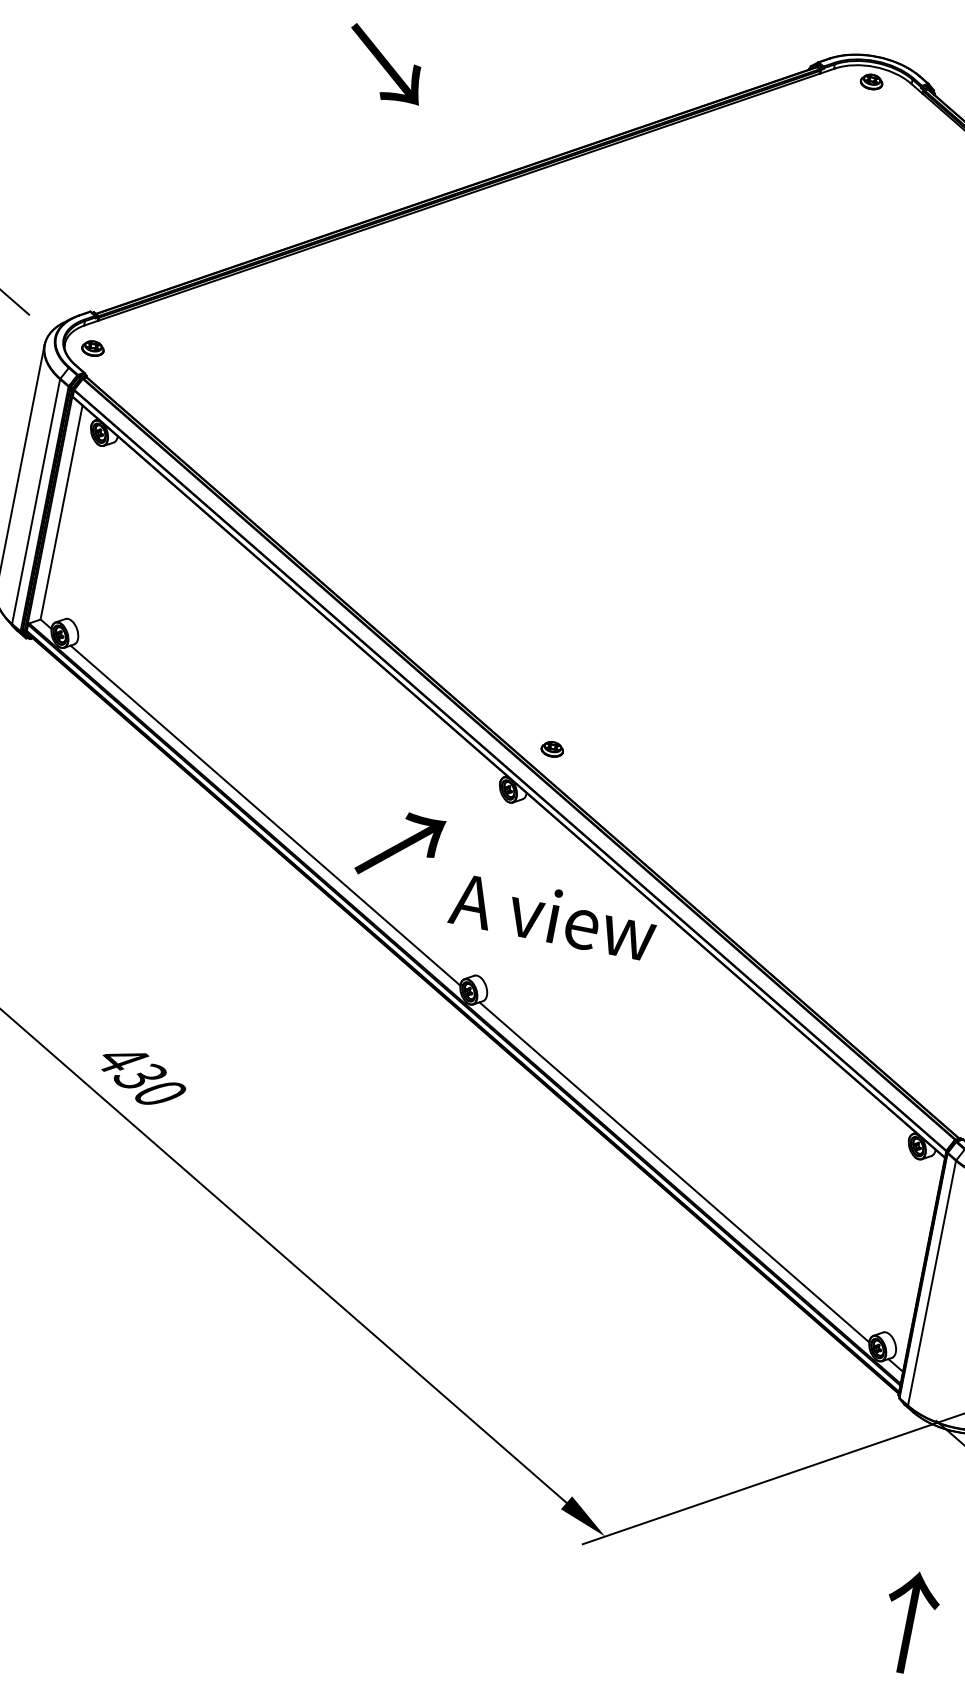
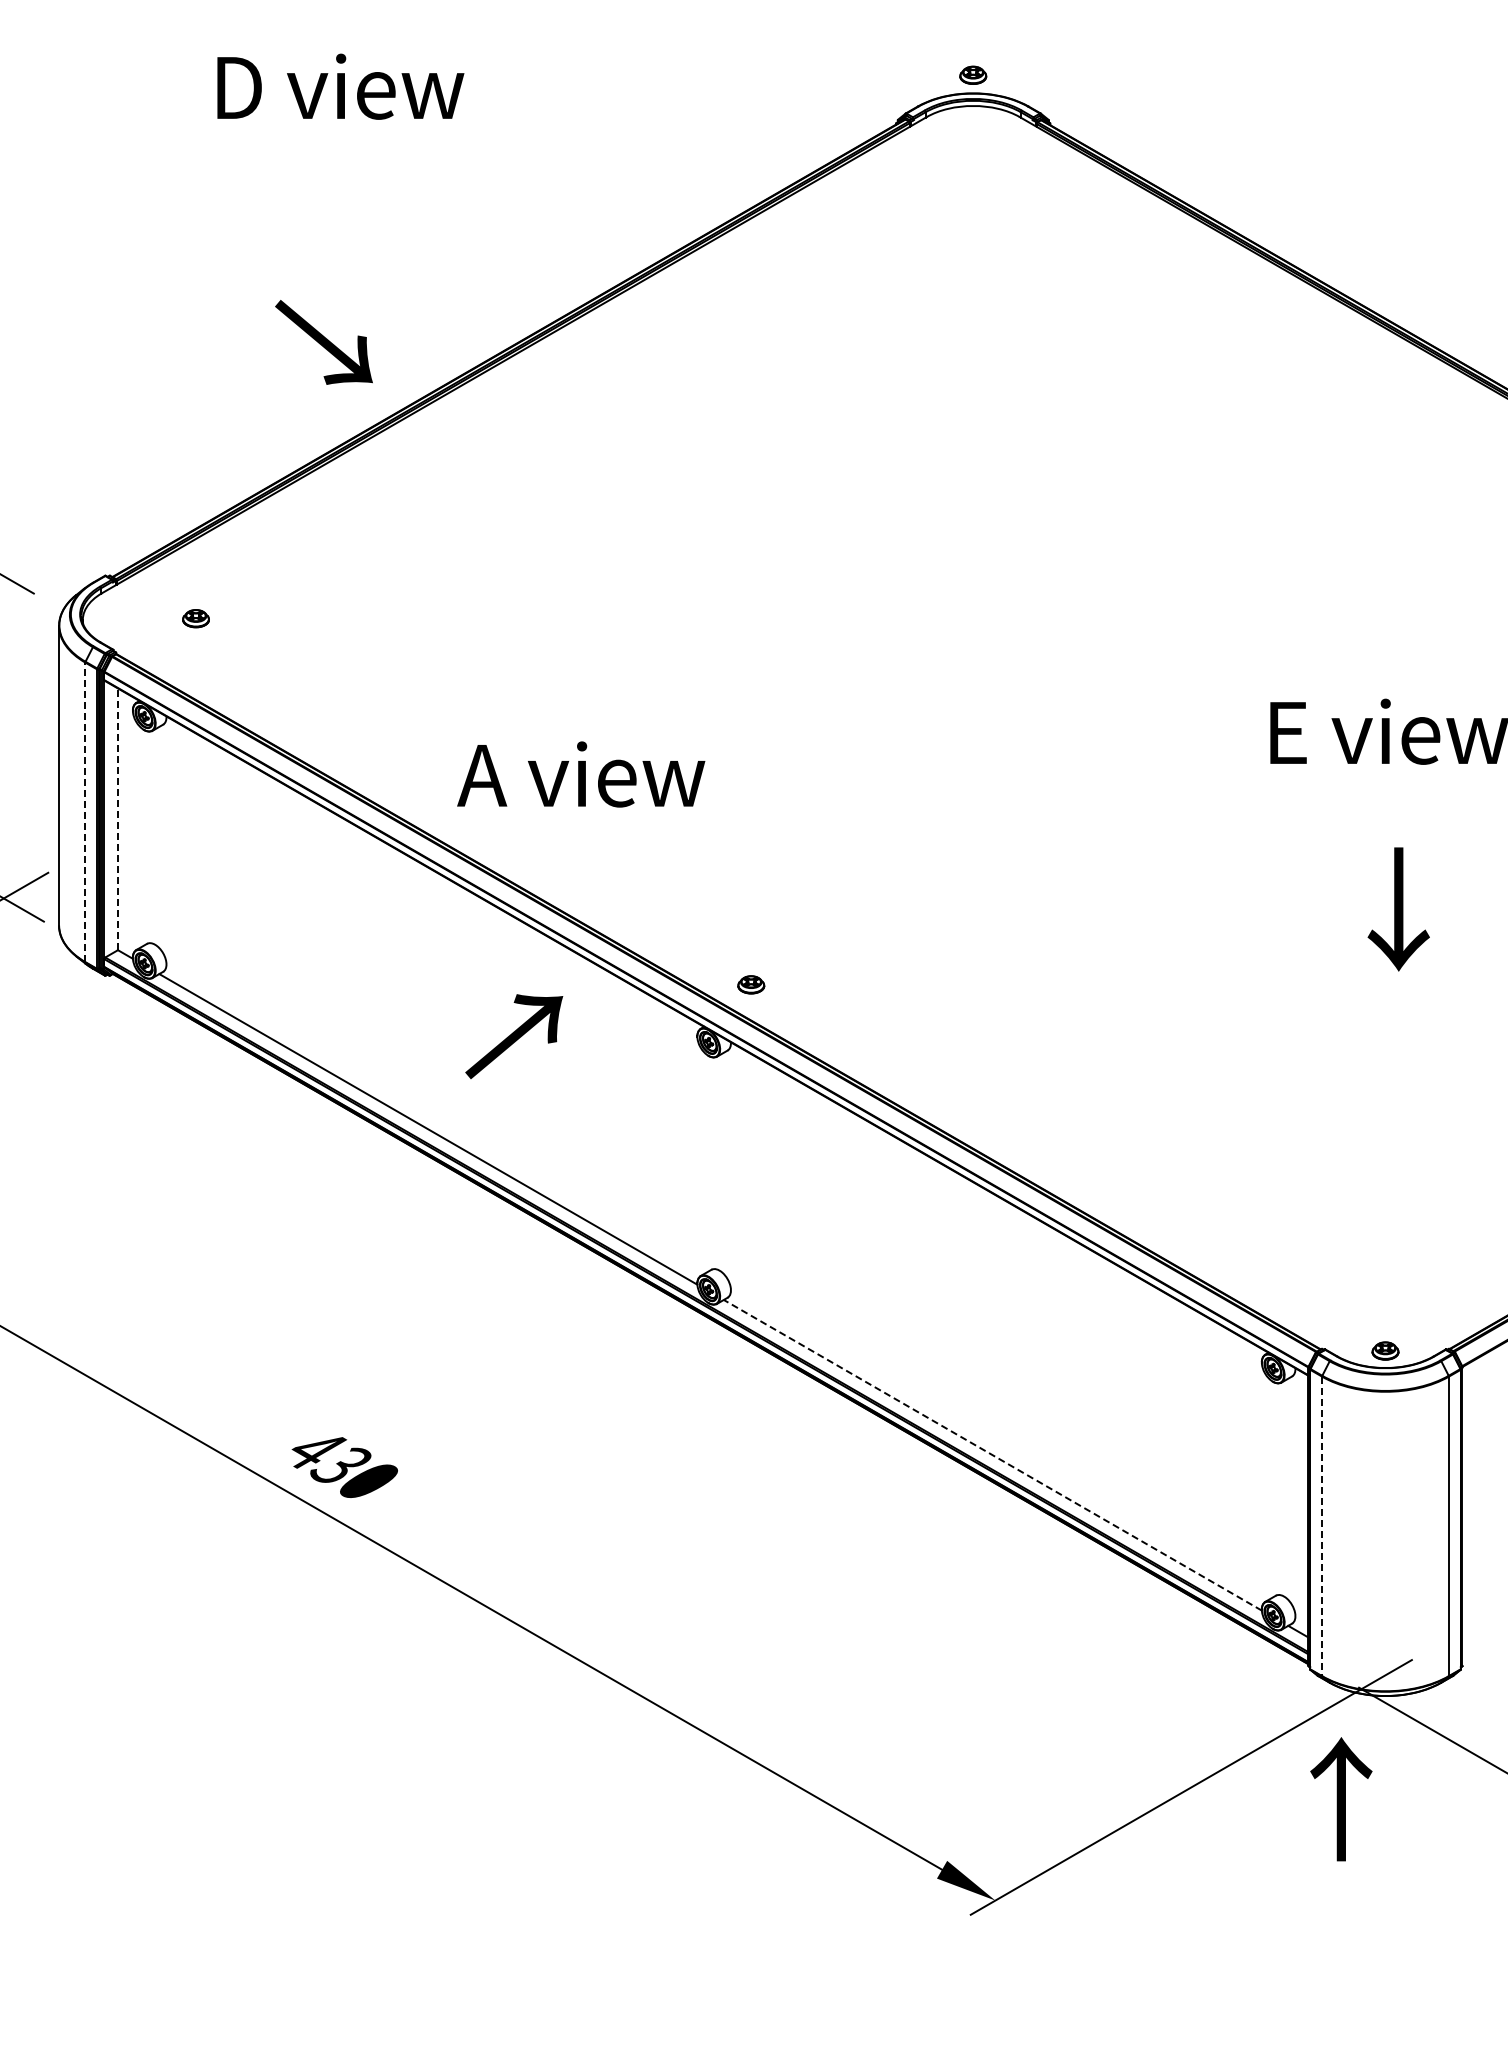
text: (385, 64) -> (323, 342), moved
part: (872, 81) -> (973, 74), moved
part: (92, 348) -> (195, 618), moved
line: (36, 501) -> (85, 812), solid -> dashed
line: (61, 512) -> (117, 819), solid -> dashed
text: (400, 846) -> (514, 1036), moved
text: (553, 916) -> (581, 774), moved
line: (674, 1172) -> (992, 1455), solid -> dashed
line: (932, 1283) -> (1322, 1526), solid -> dashed
text: (909, 1622) -> (1341, 1799), moved

